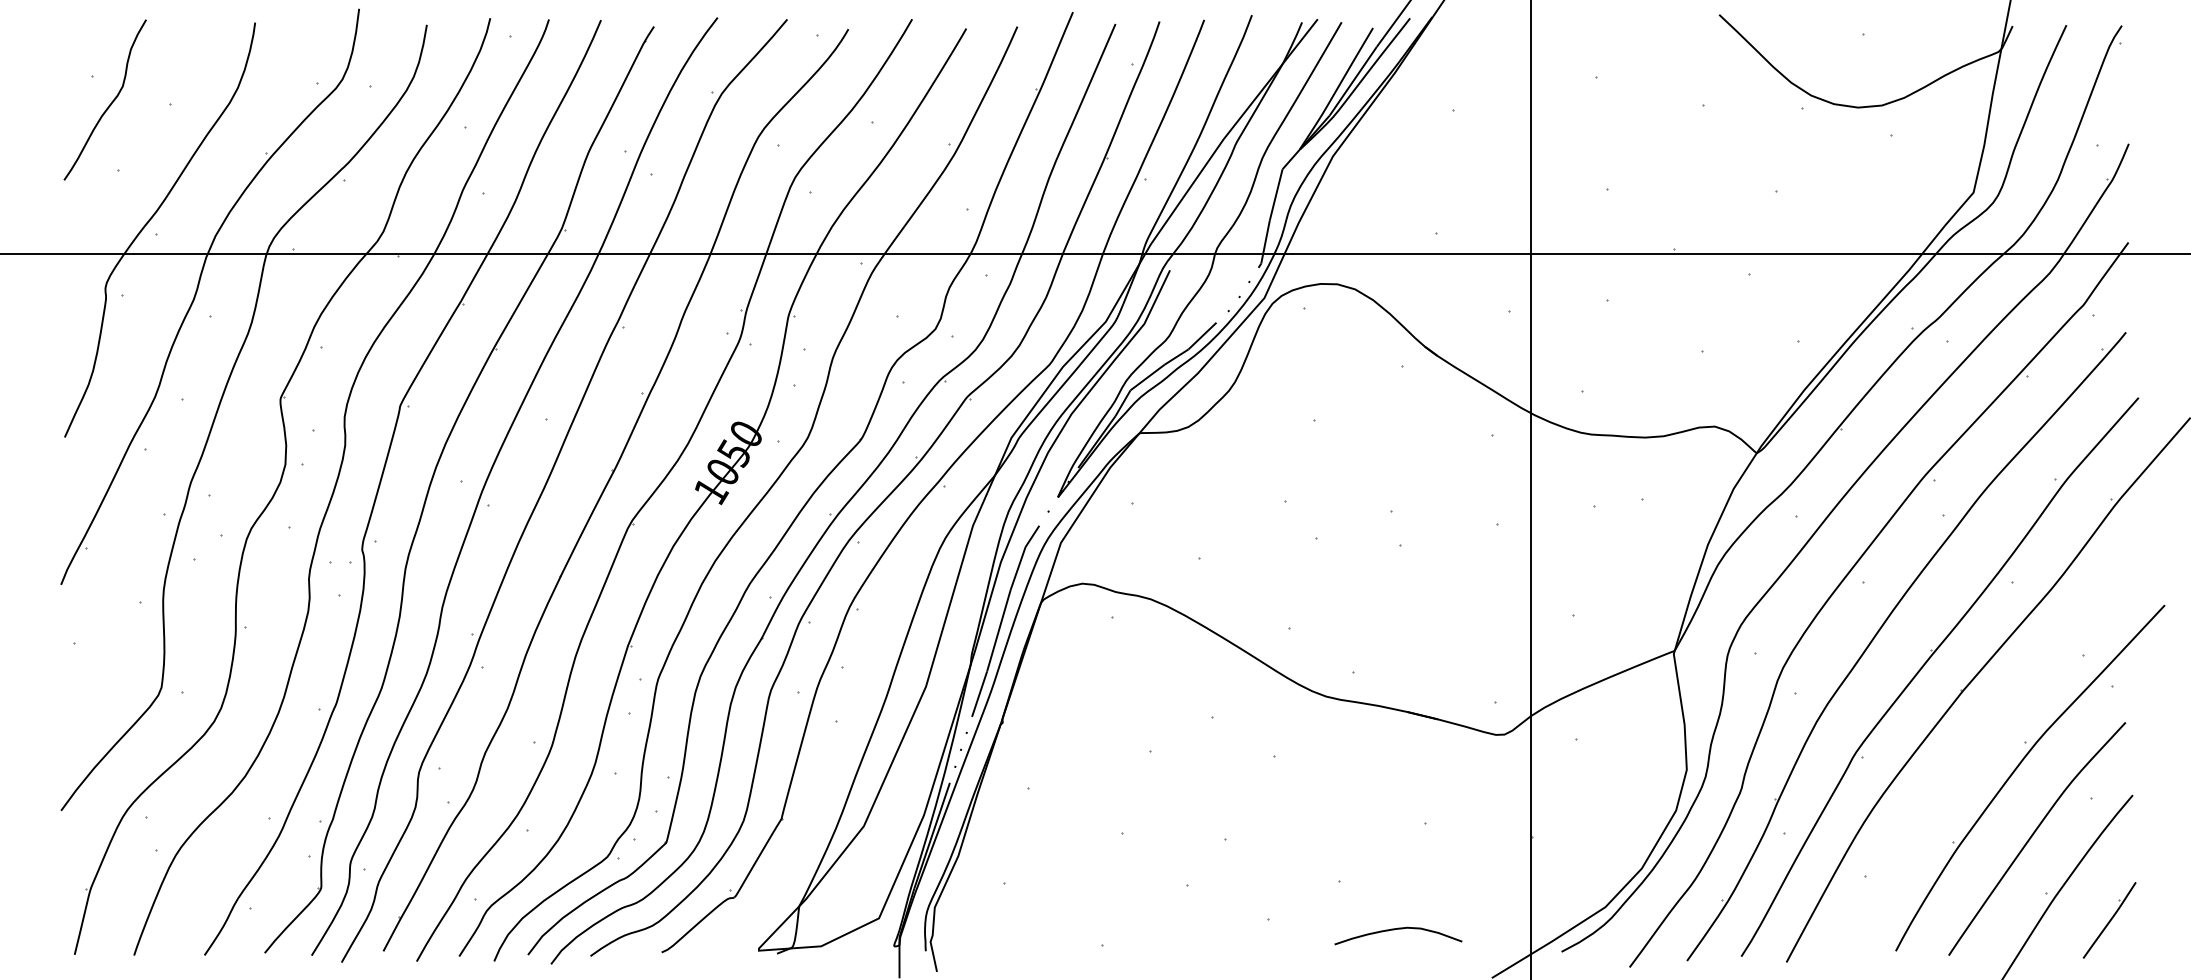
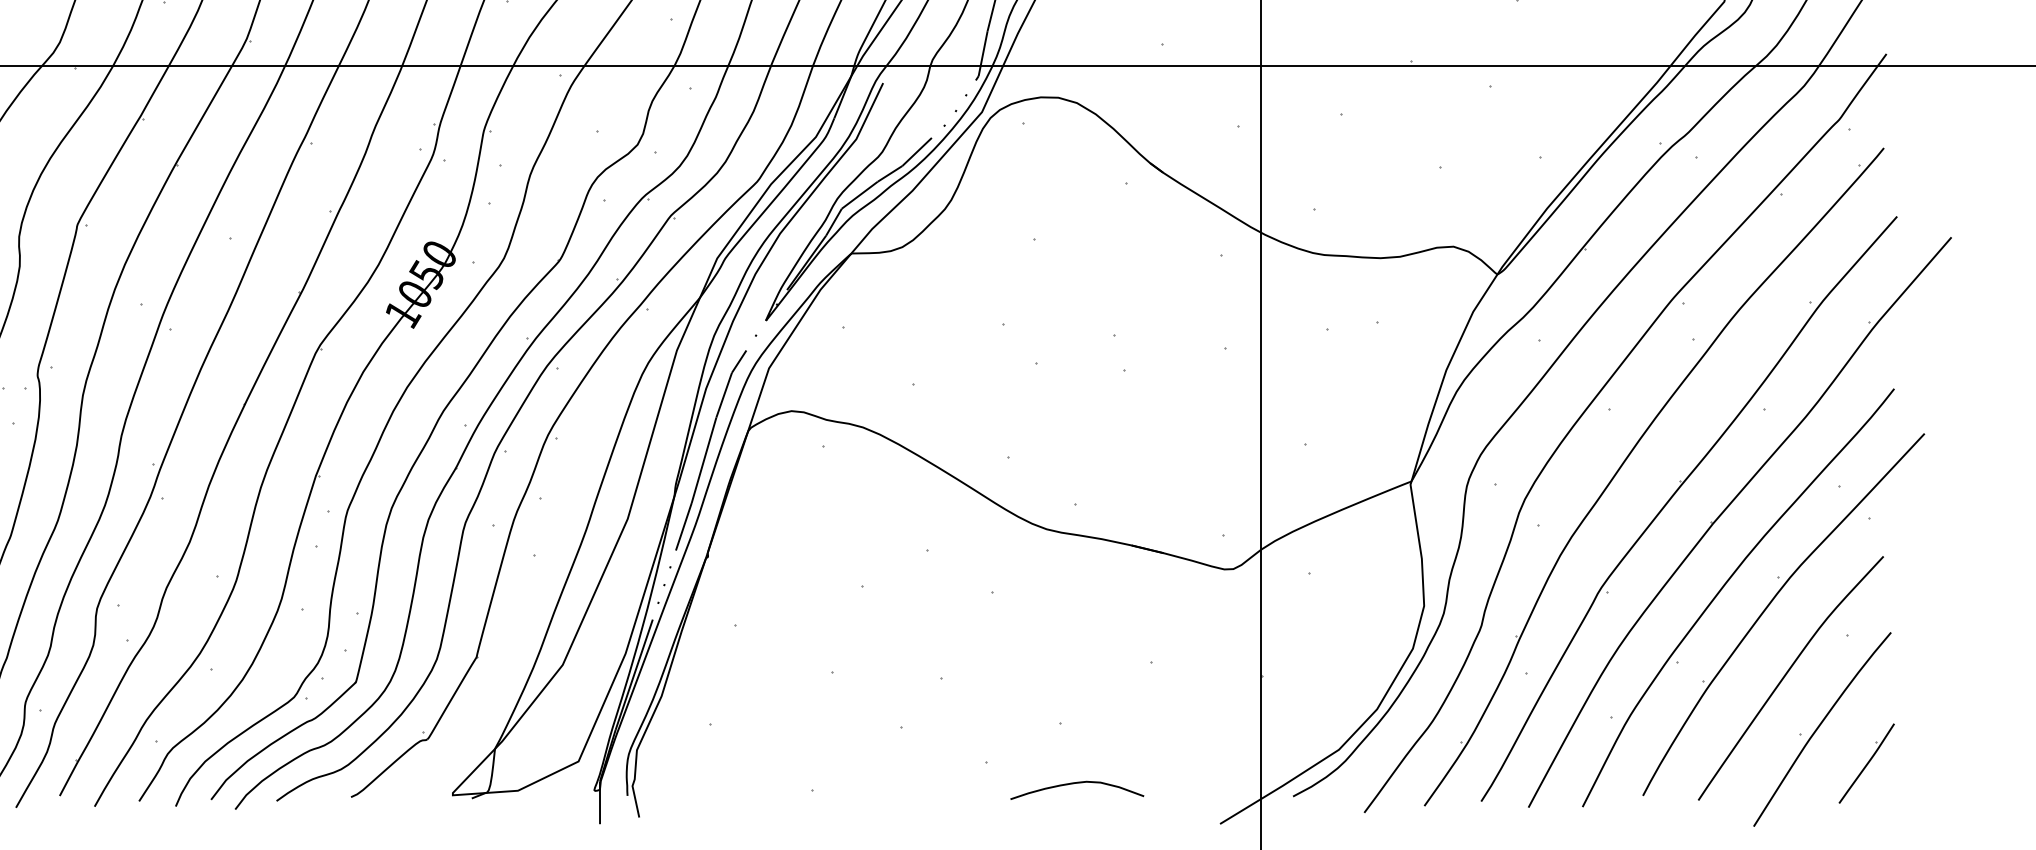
part: (1972, 753) -> (1723, 588), added
curve: (1398, 929) -> (1077, 783), moved

